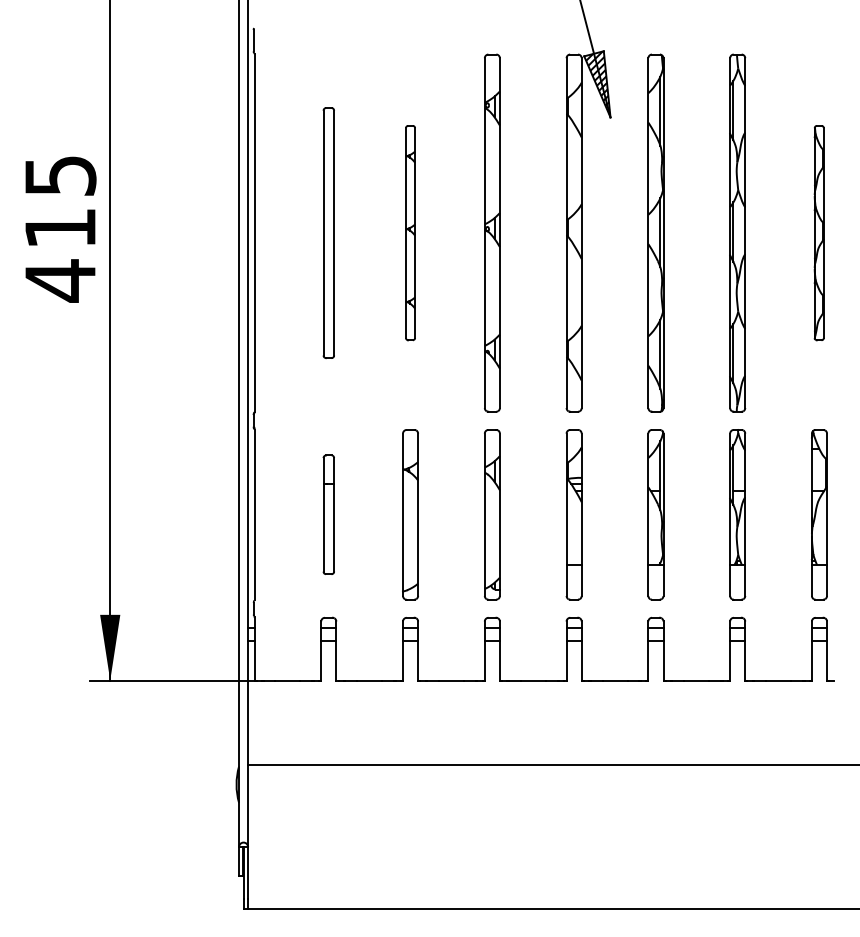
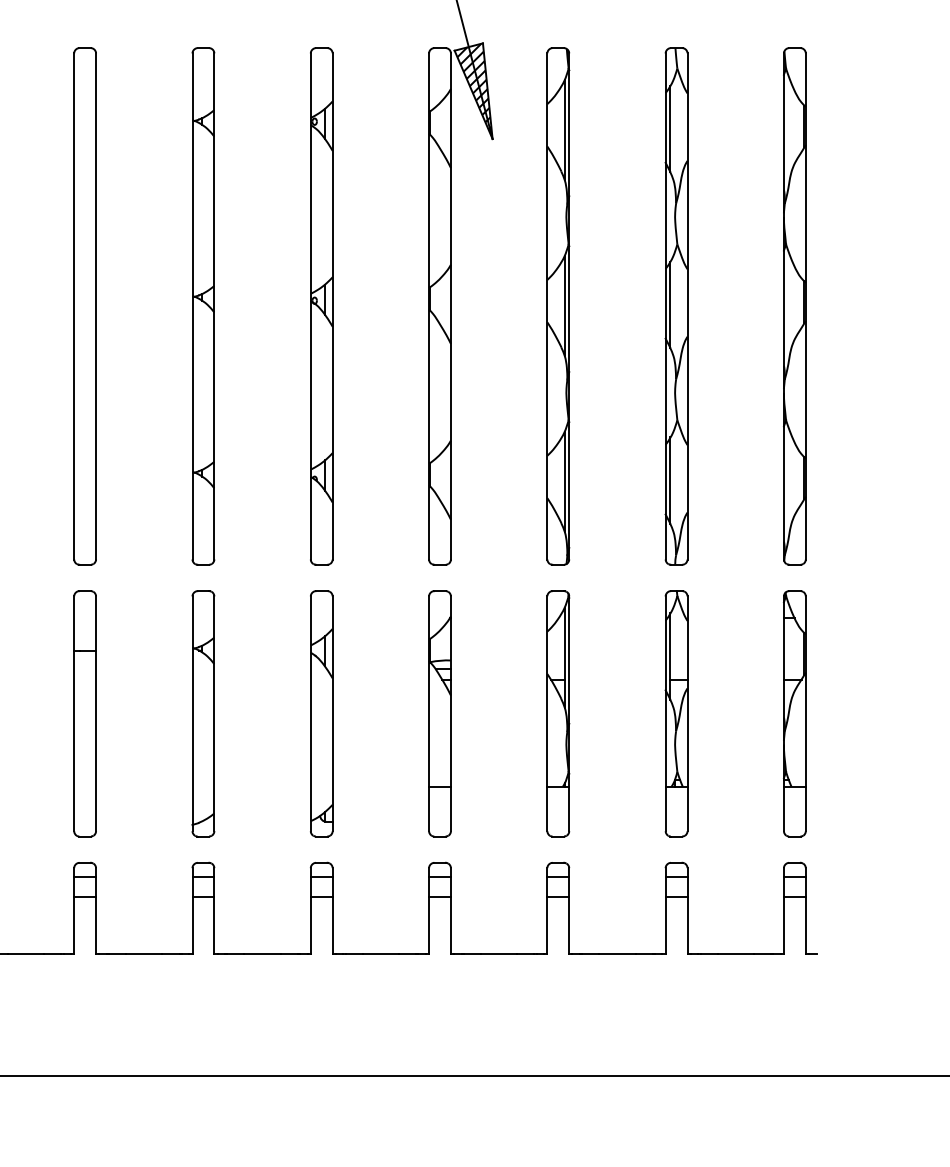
part: (328, 232) -> (84, 305), size x1.43
part: (410, 232) -> (203, 305), size x1.67
part: (818, 232) -> (793, 305), size x1.67
part: (328, 514) -> (84, 713), size x1.43

